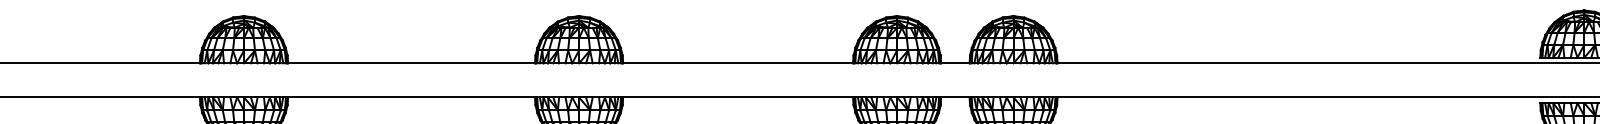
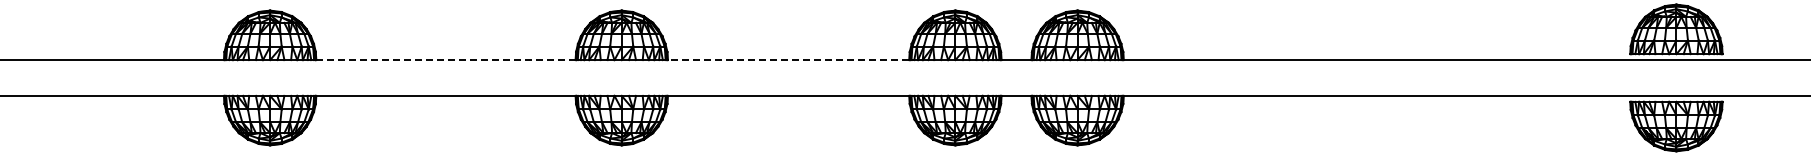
line: (411, 63) -> (445, 60), solid -> dashed
line: (738, 63) -> (788, 60), solid -> dashed

